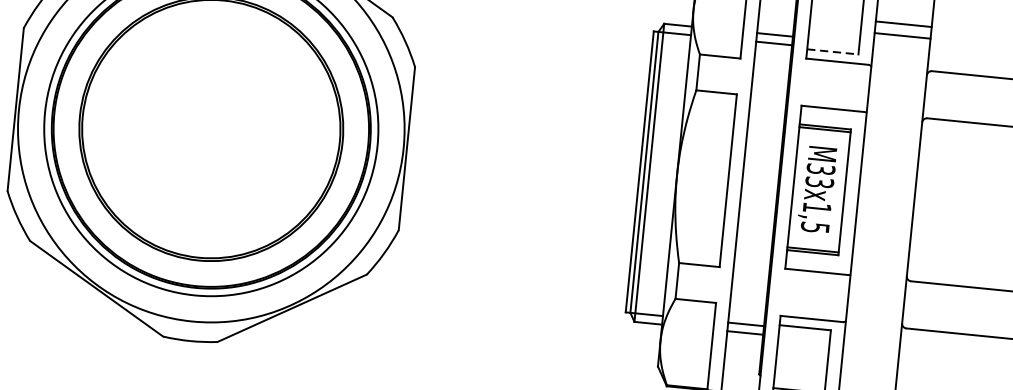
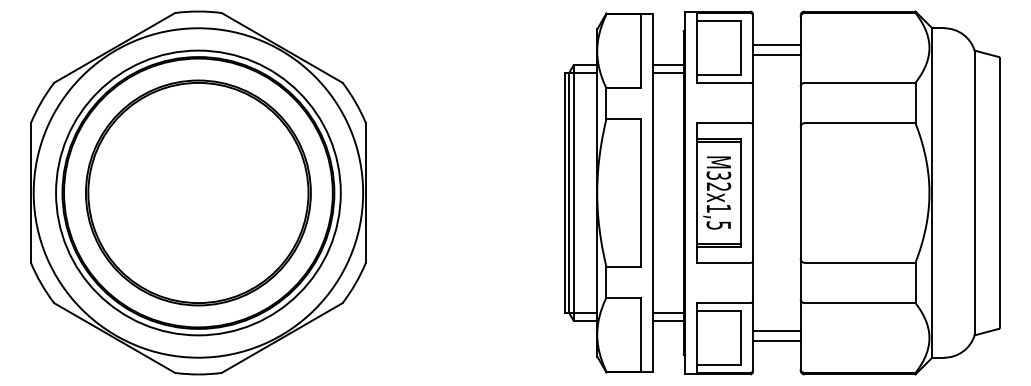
line: (832, 51) -> (718, 74), dashed -> solid
text: (819, 182) -> (718, 186), M33x1,5 -> M32x1,5
line: (870, 357) -> (776, 330), added
line: (869, 368) -> (776, 340), added

